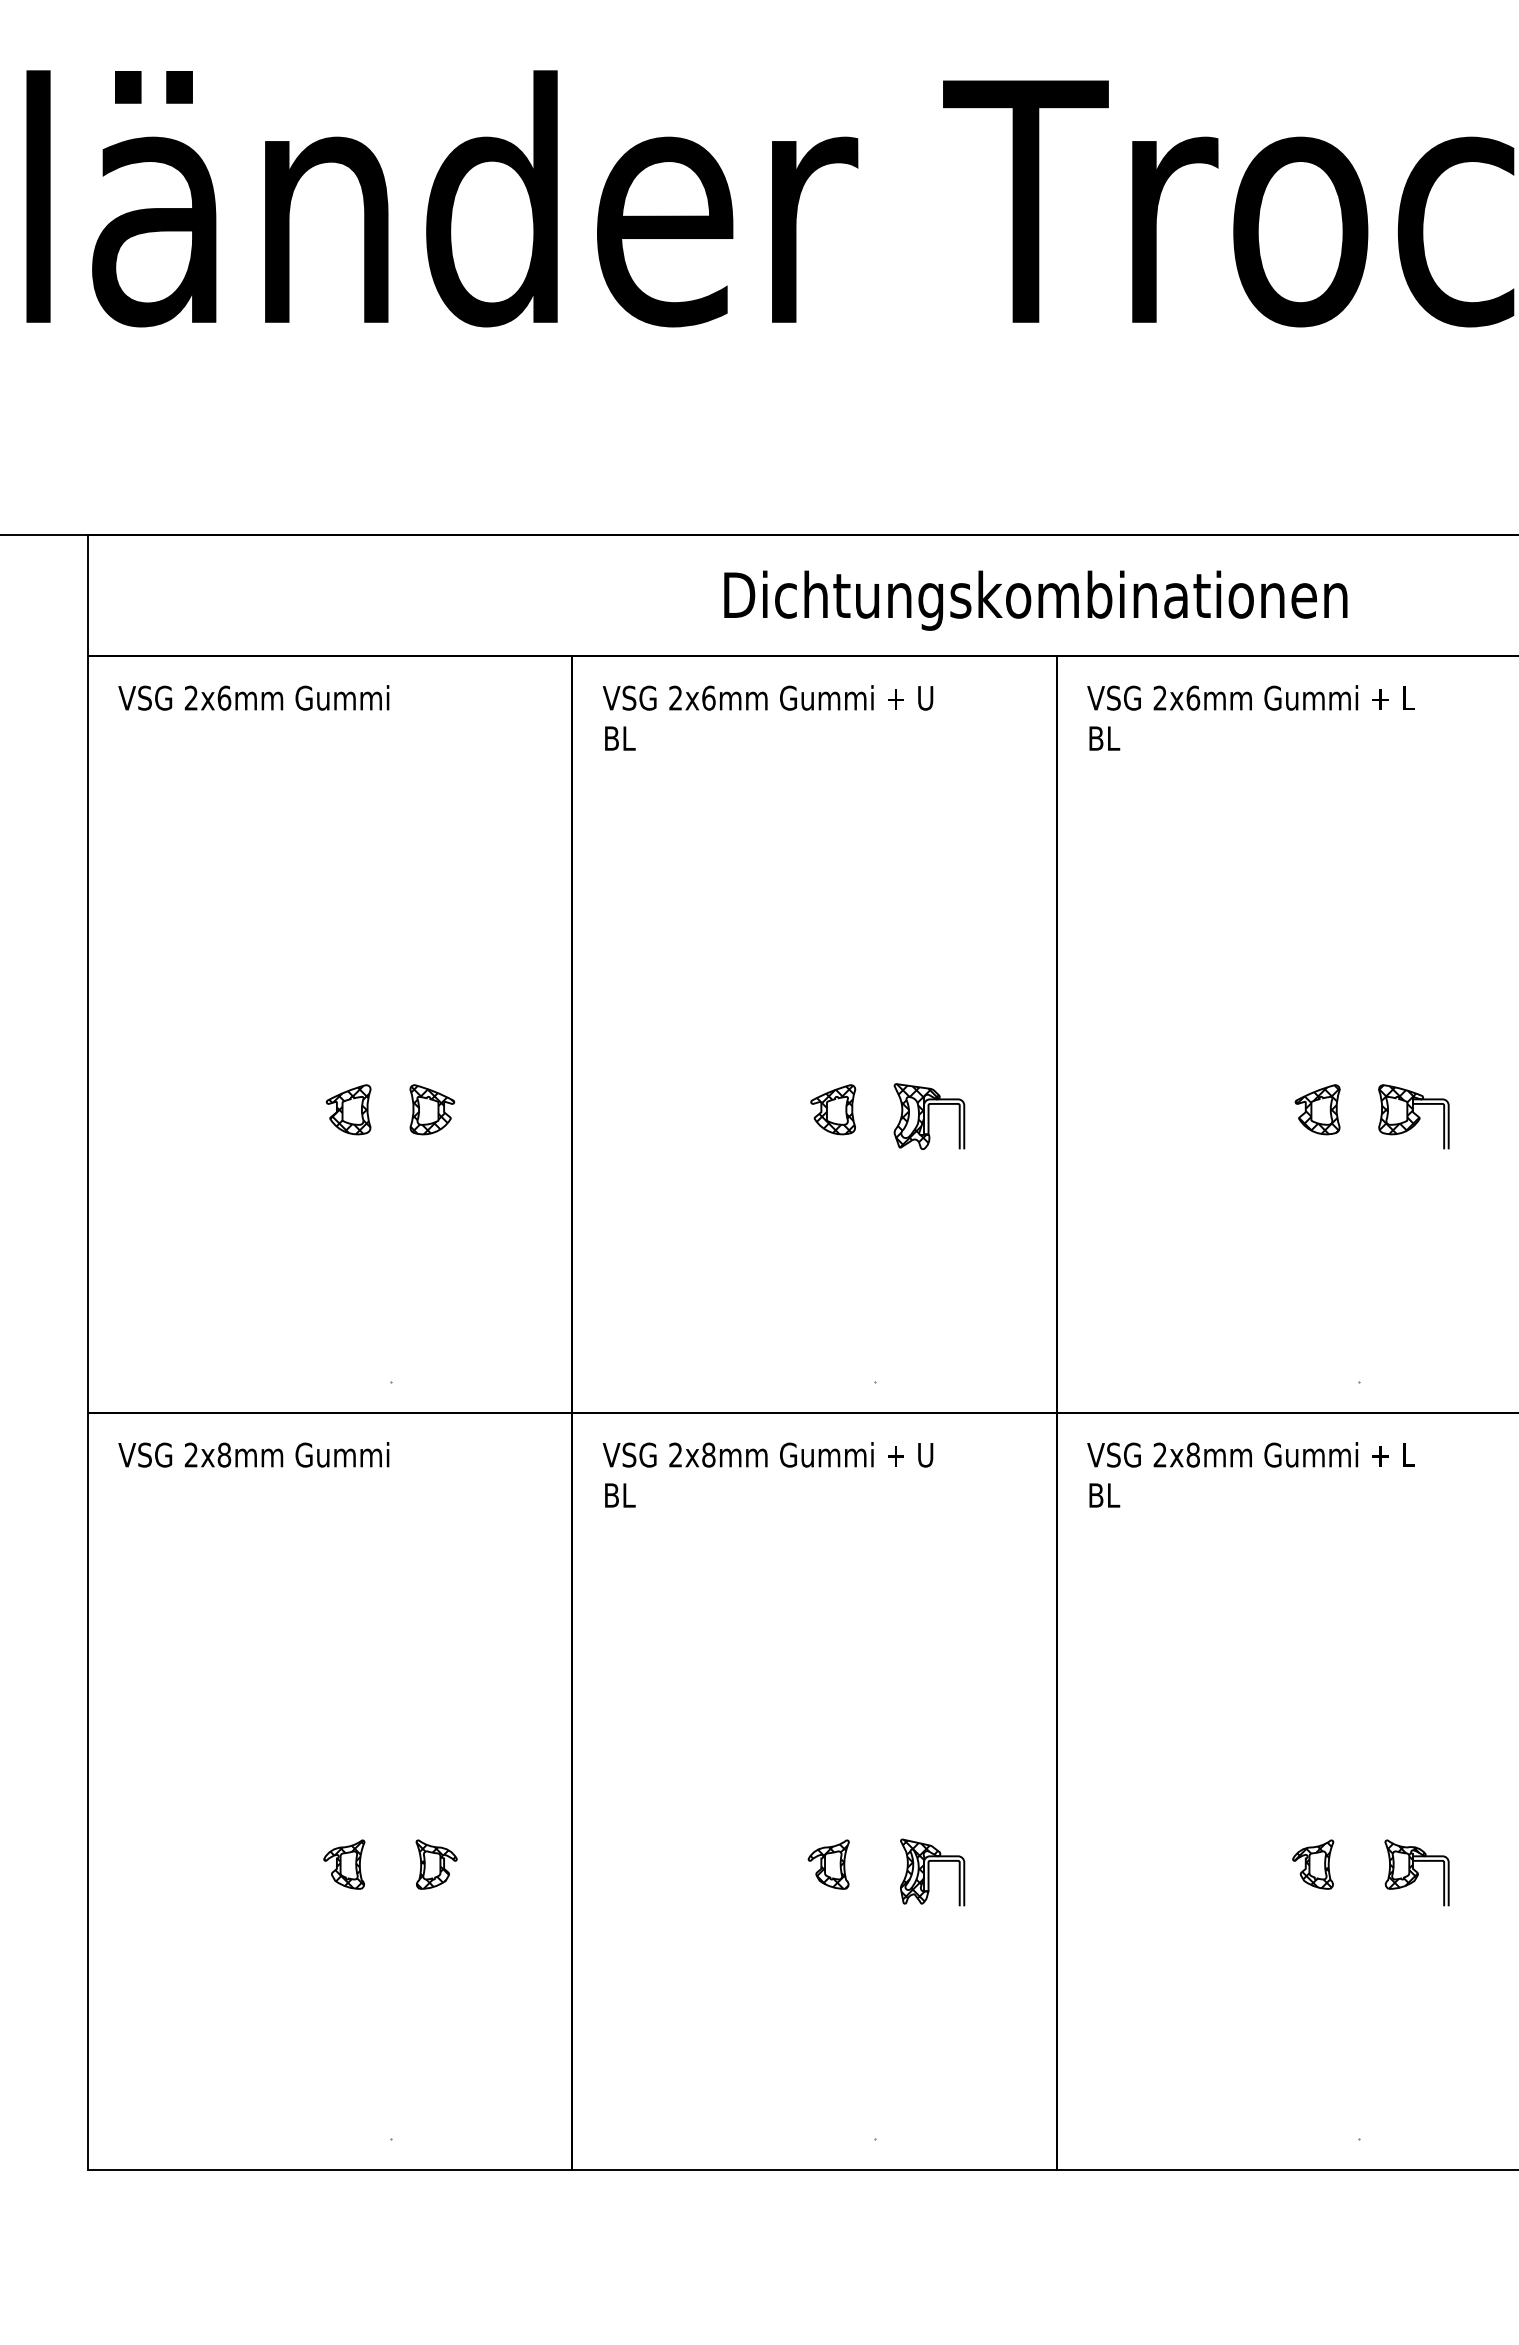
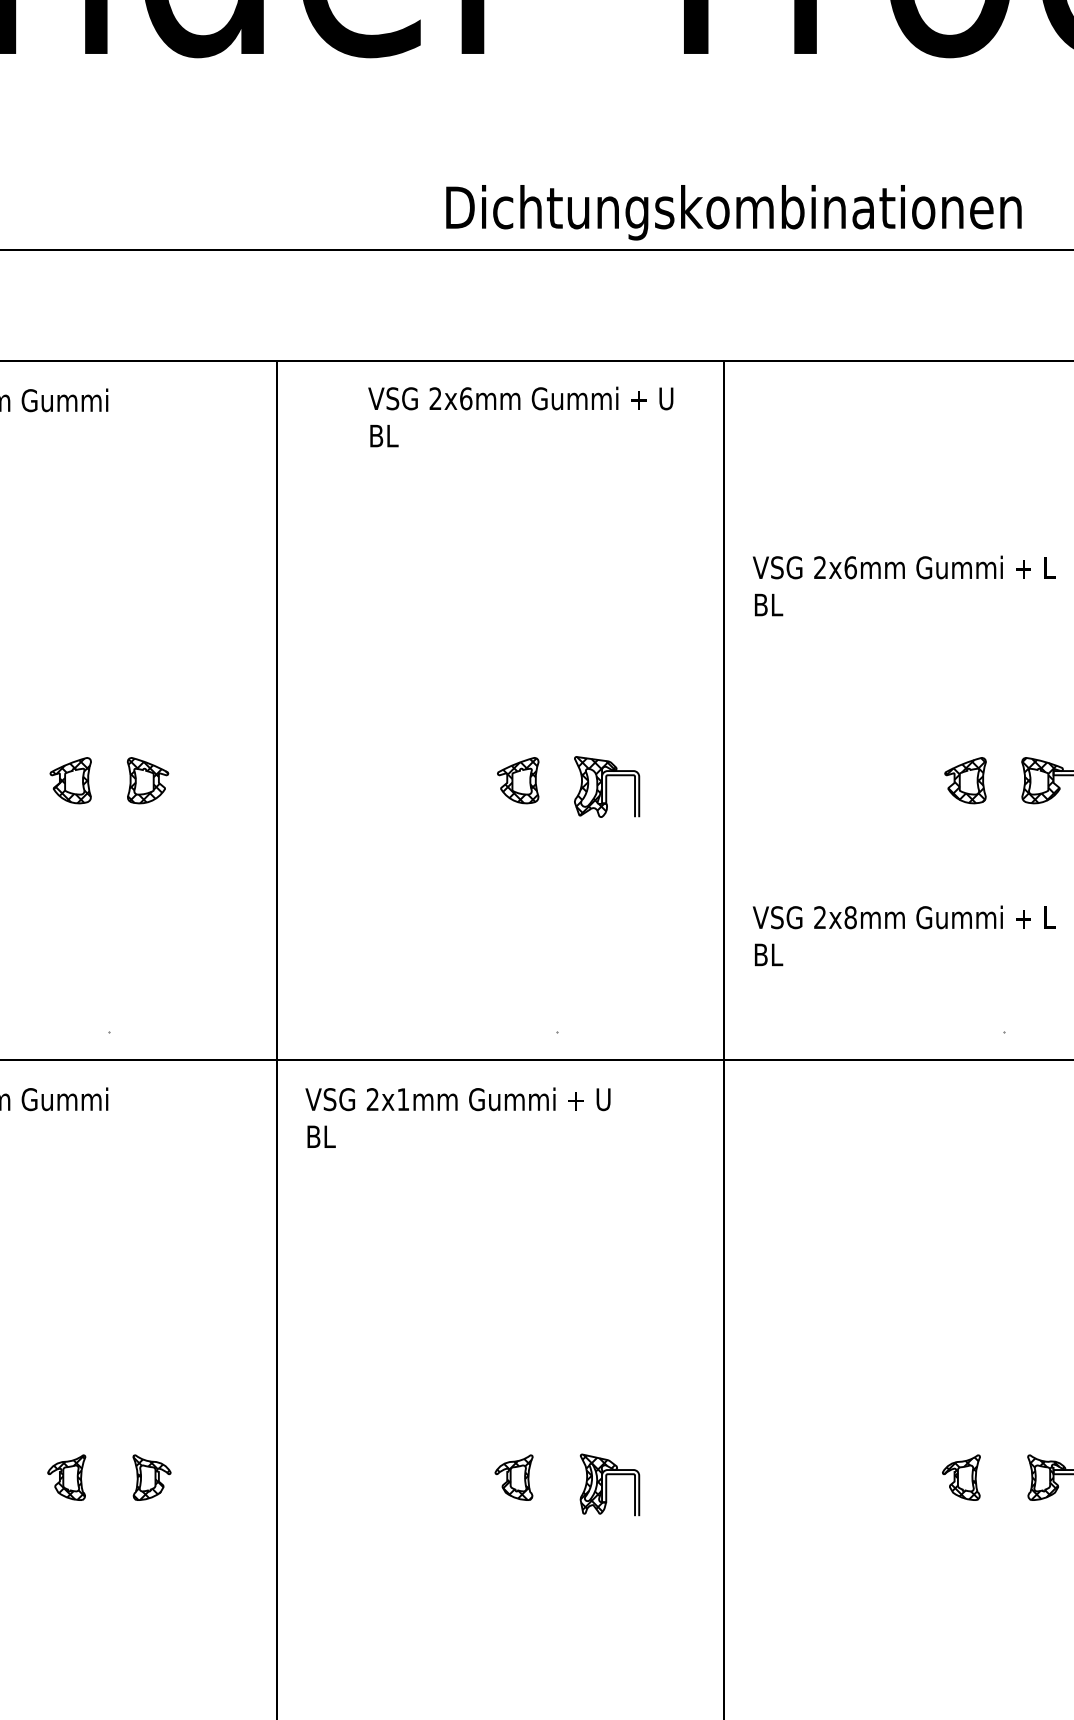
text: (1035, 600) -> (733, 212), moved
text: (767, 717) -> (520, 416), moved
text: (1250, 717) -> (903, 585), moved
text: (708, 1454) -> (403, 1098), 2x8mm -> 2x1mm
text: (1250, 1474) -> (903, 935), moved

